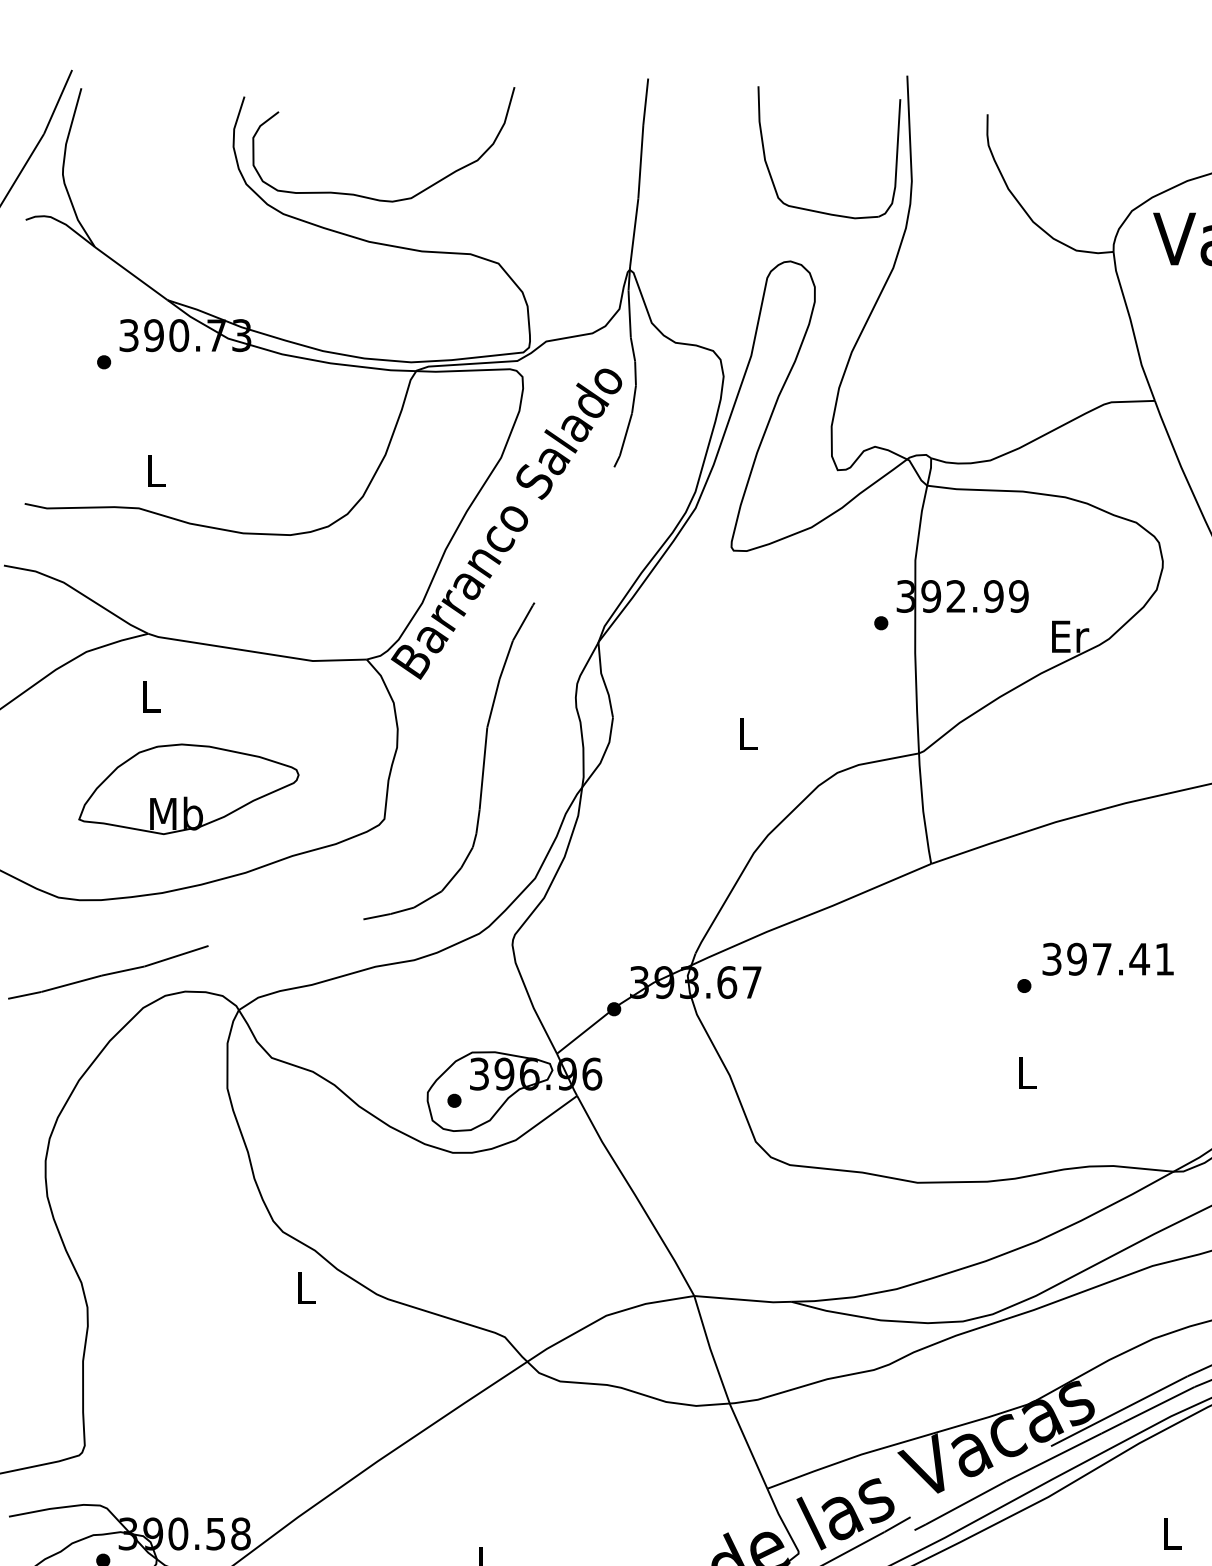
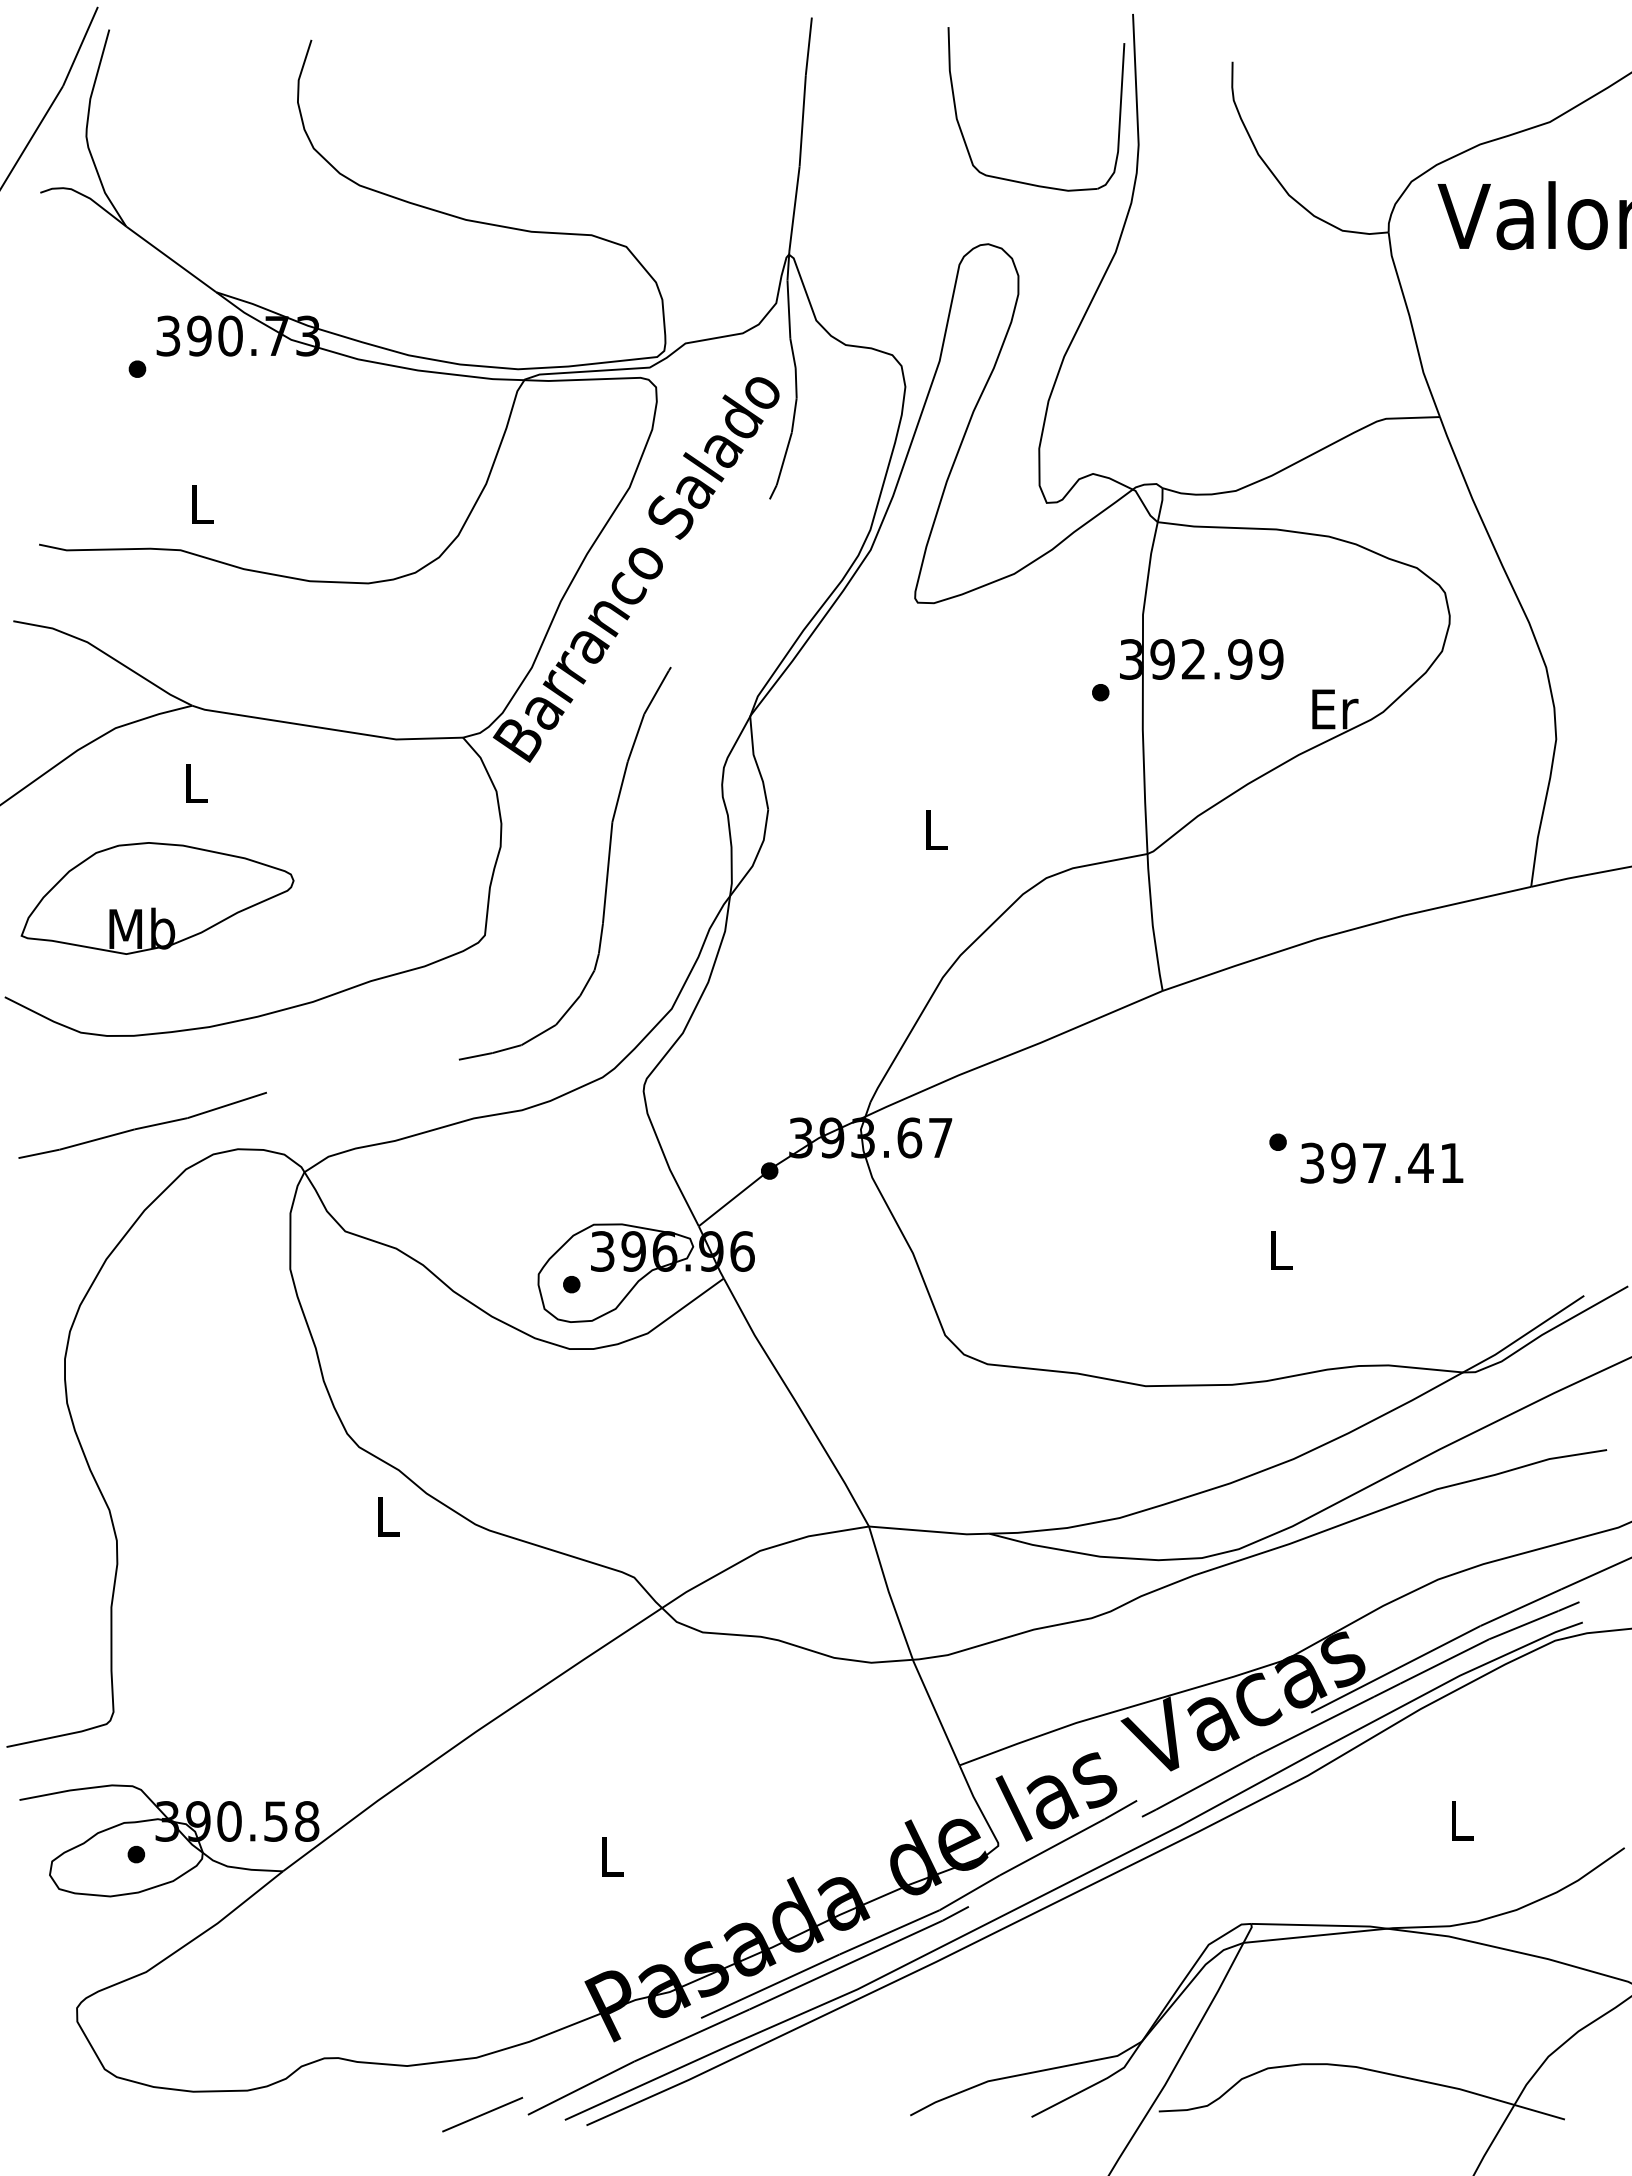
curve: (372, 197) -> (470, 165), removed
part: (188, 789) -> (157, 898), moved
text: (1107, 958) -> (1381, 1162), moved

